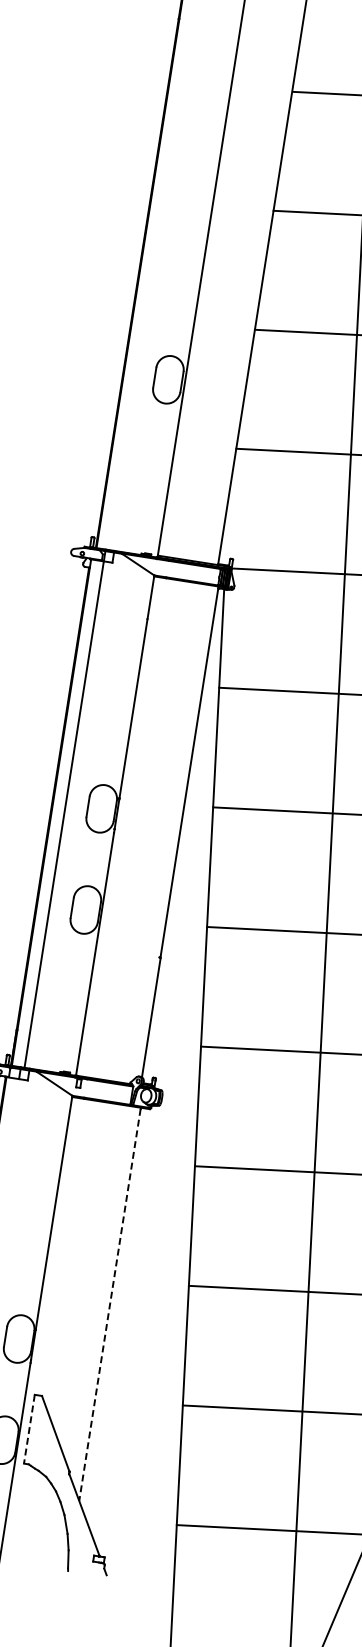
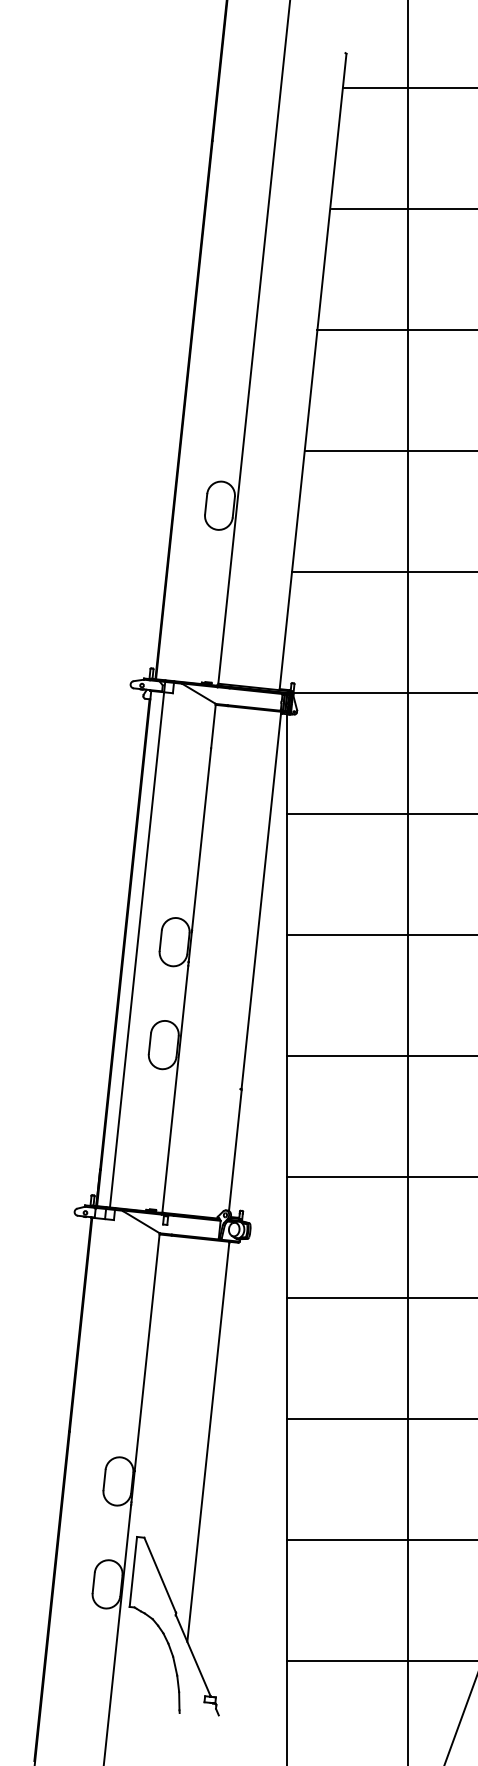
line: (110, 1305) -> (208, 1442), dashed -> solid
line: (29, 1429) -> (133, 1572), dashed -> solid

